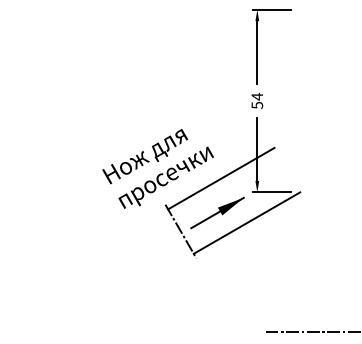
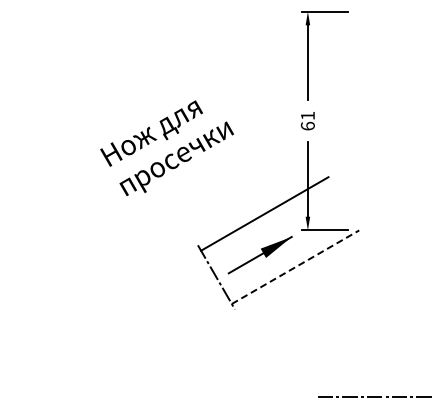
text: (256, 100) -> (307, 120), 54 -> 61
text: (157, 168) -> (166, 147), moved
line: (246, 223) -> (295, 267), solid -> dashed

